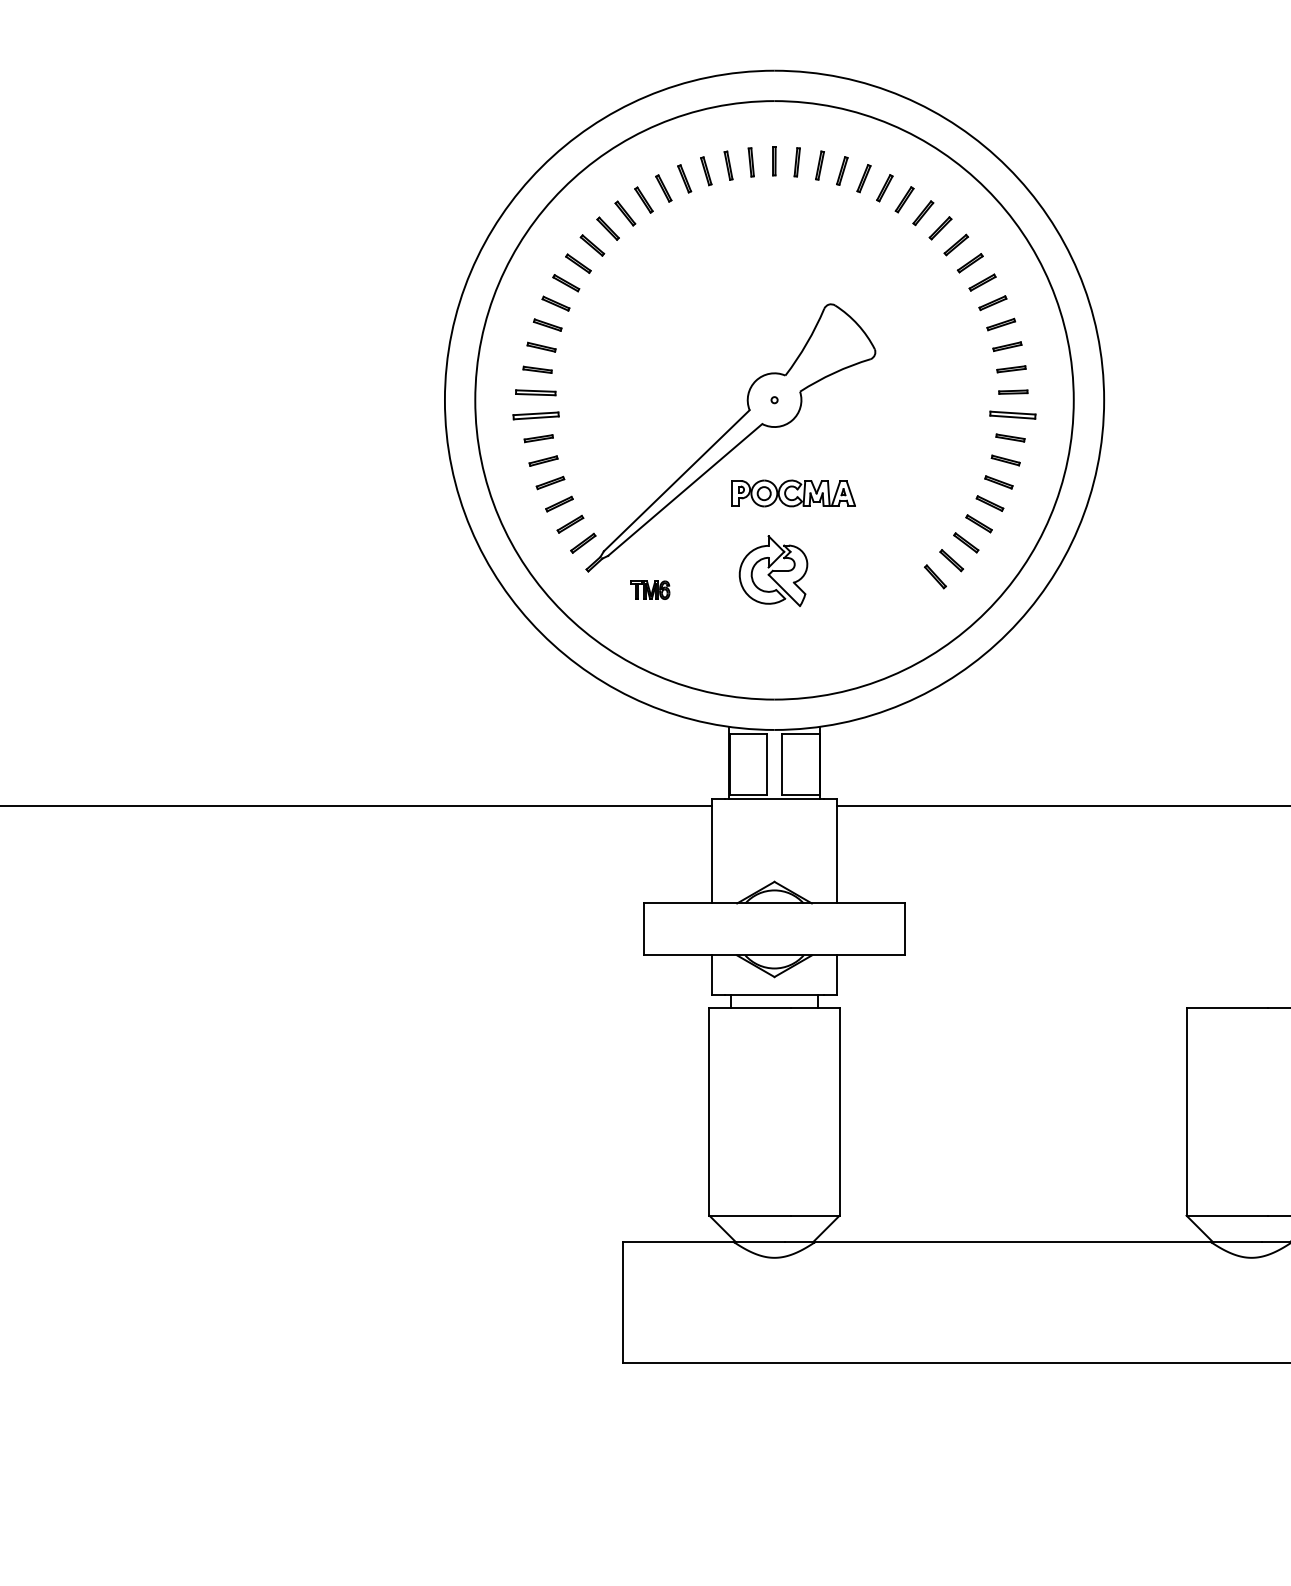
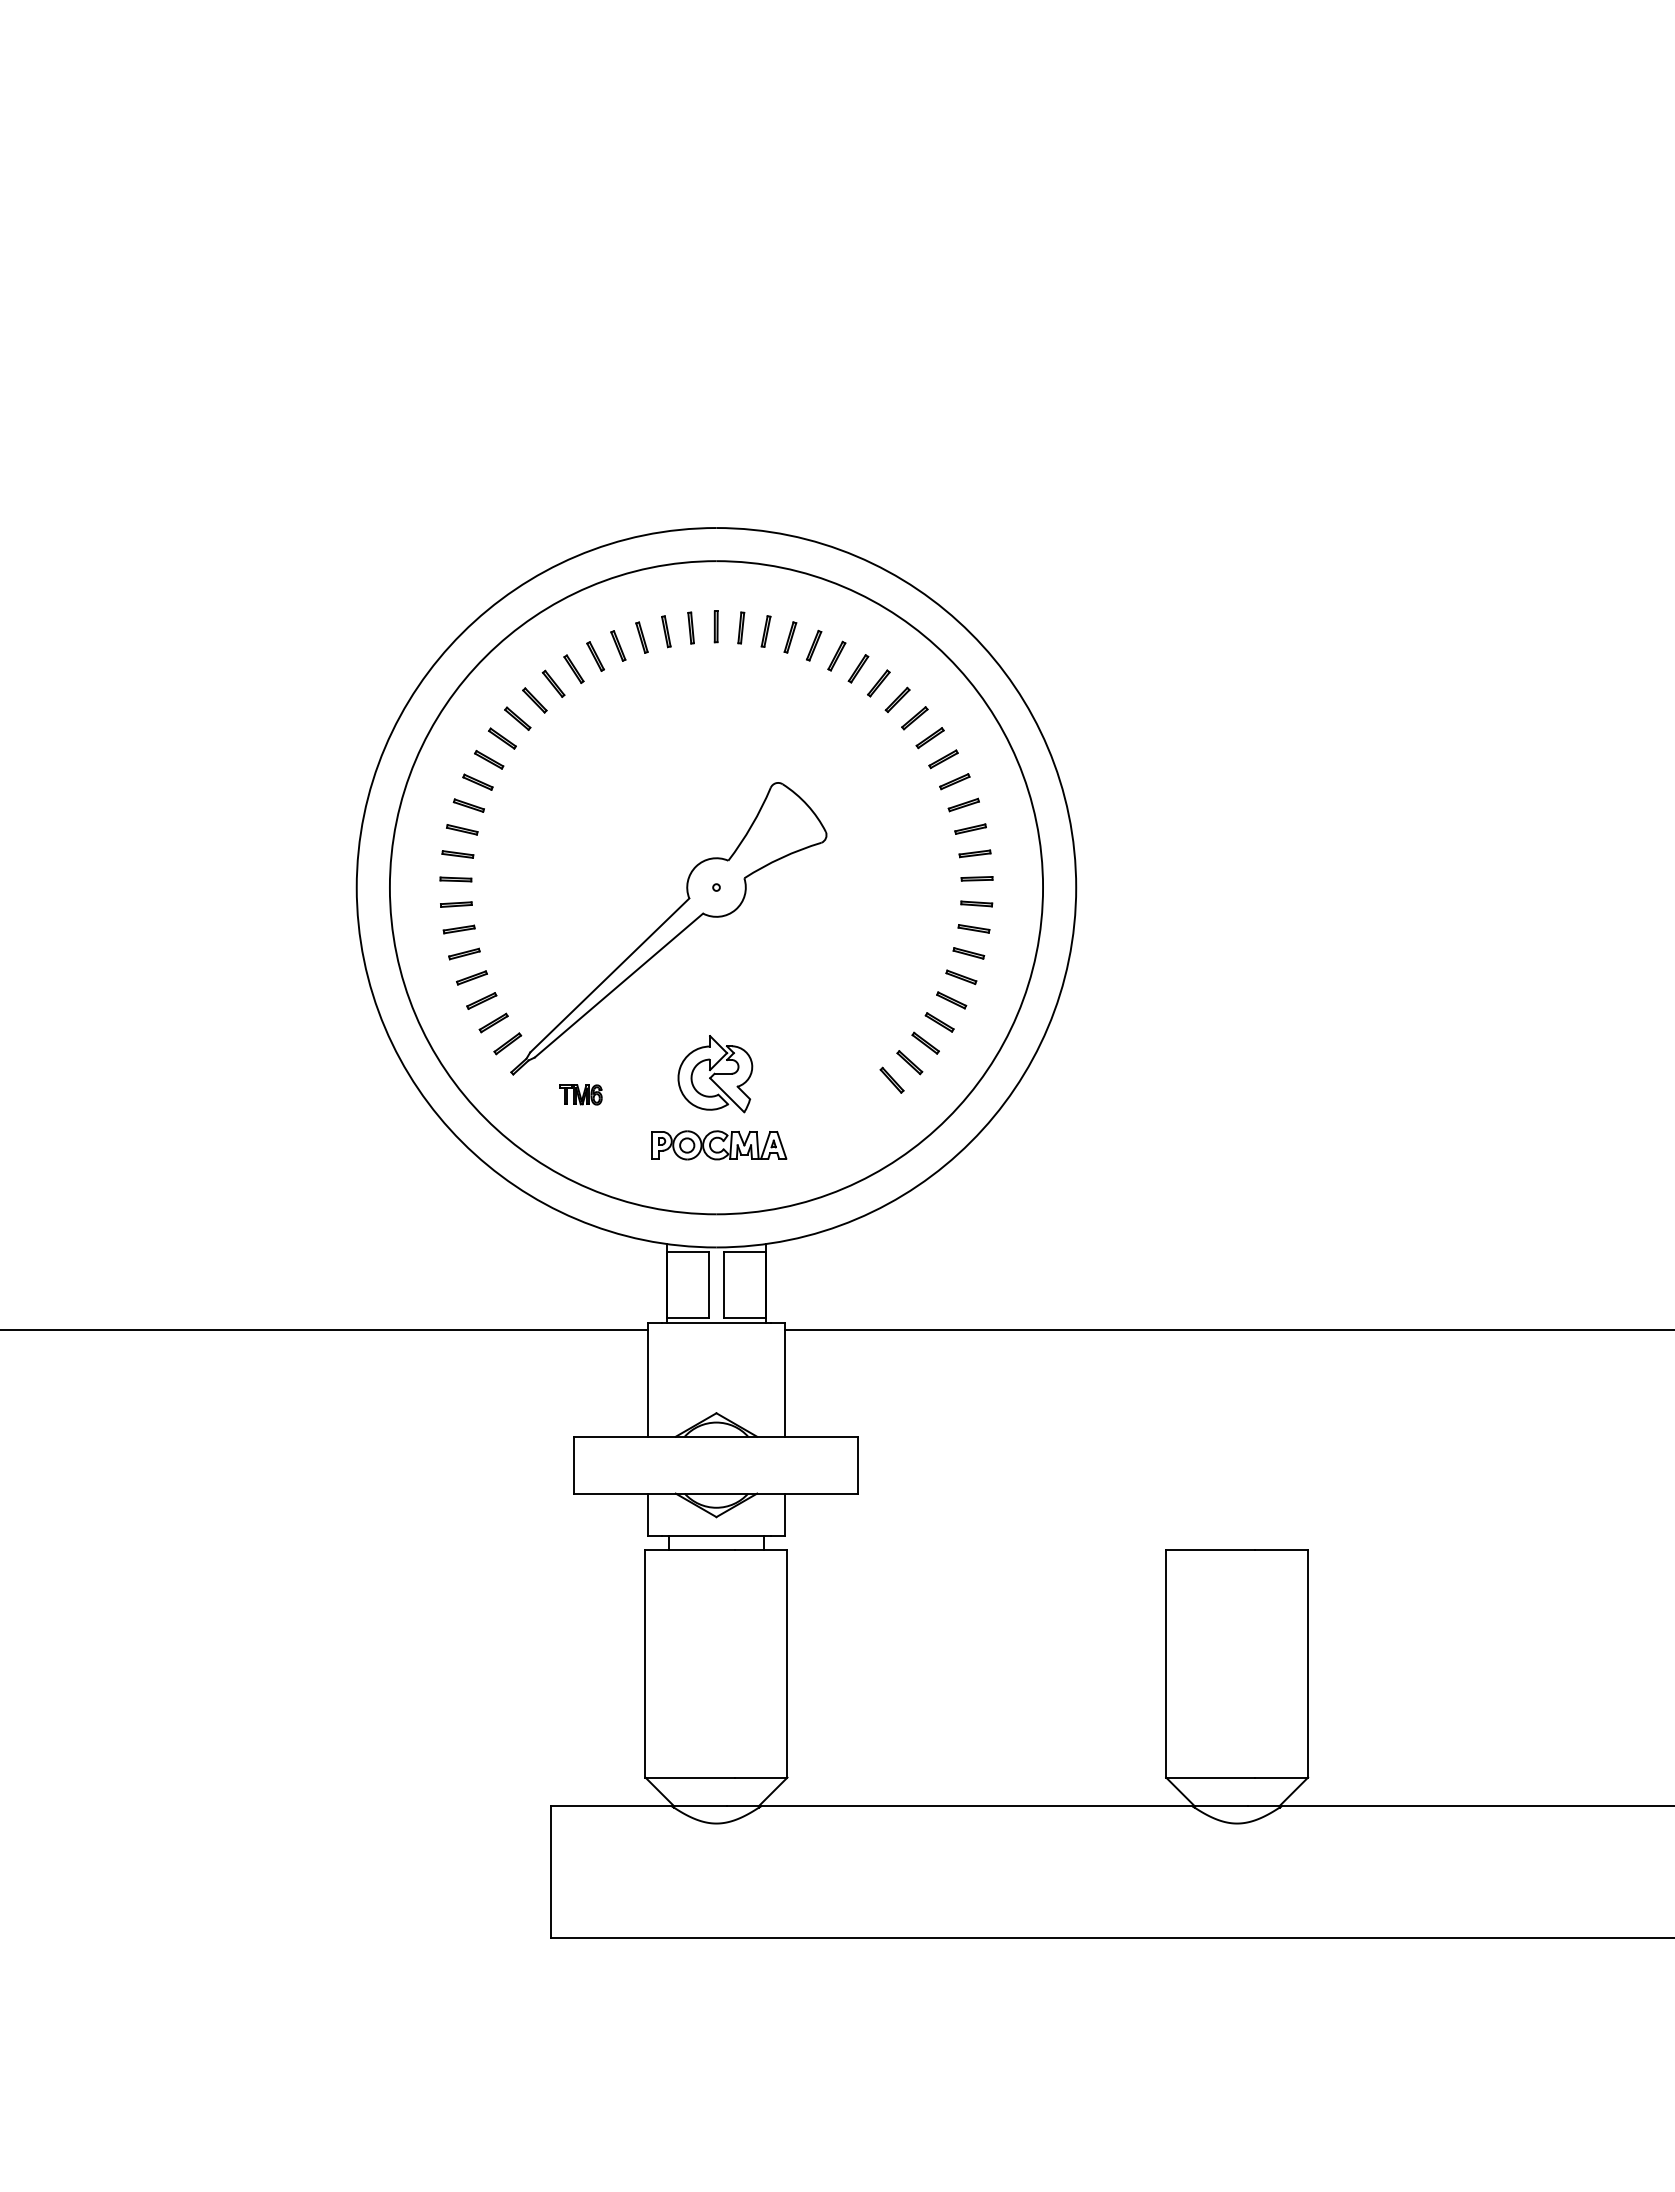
part: (535, 392) -> (455, 879), size x0.71
part: (1012, 414) -> (976, 903), size x0.62
part: (536, 415) -> (456, 904), size x0.62
part: (793, 493) -> (719, 1145), moved

